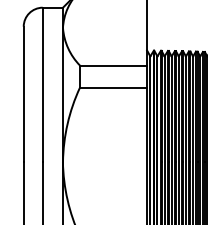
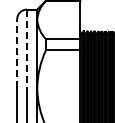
line: (41, 85) -> (26, 49), solid -> dashed
line: (24, 93) -> (17, 53), solid -> dashed

